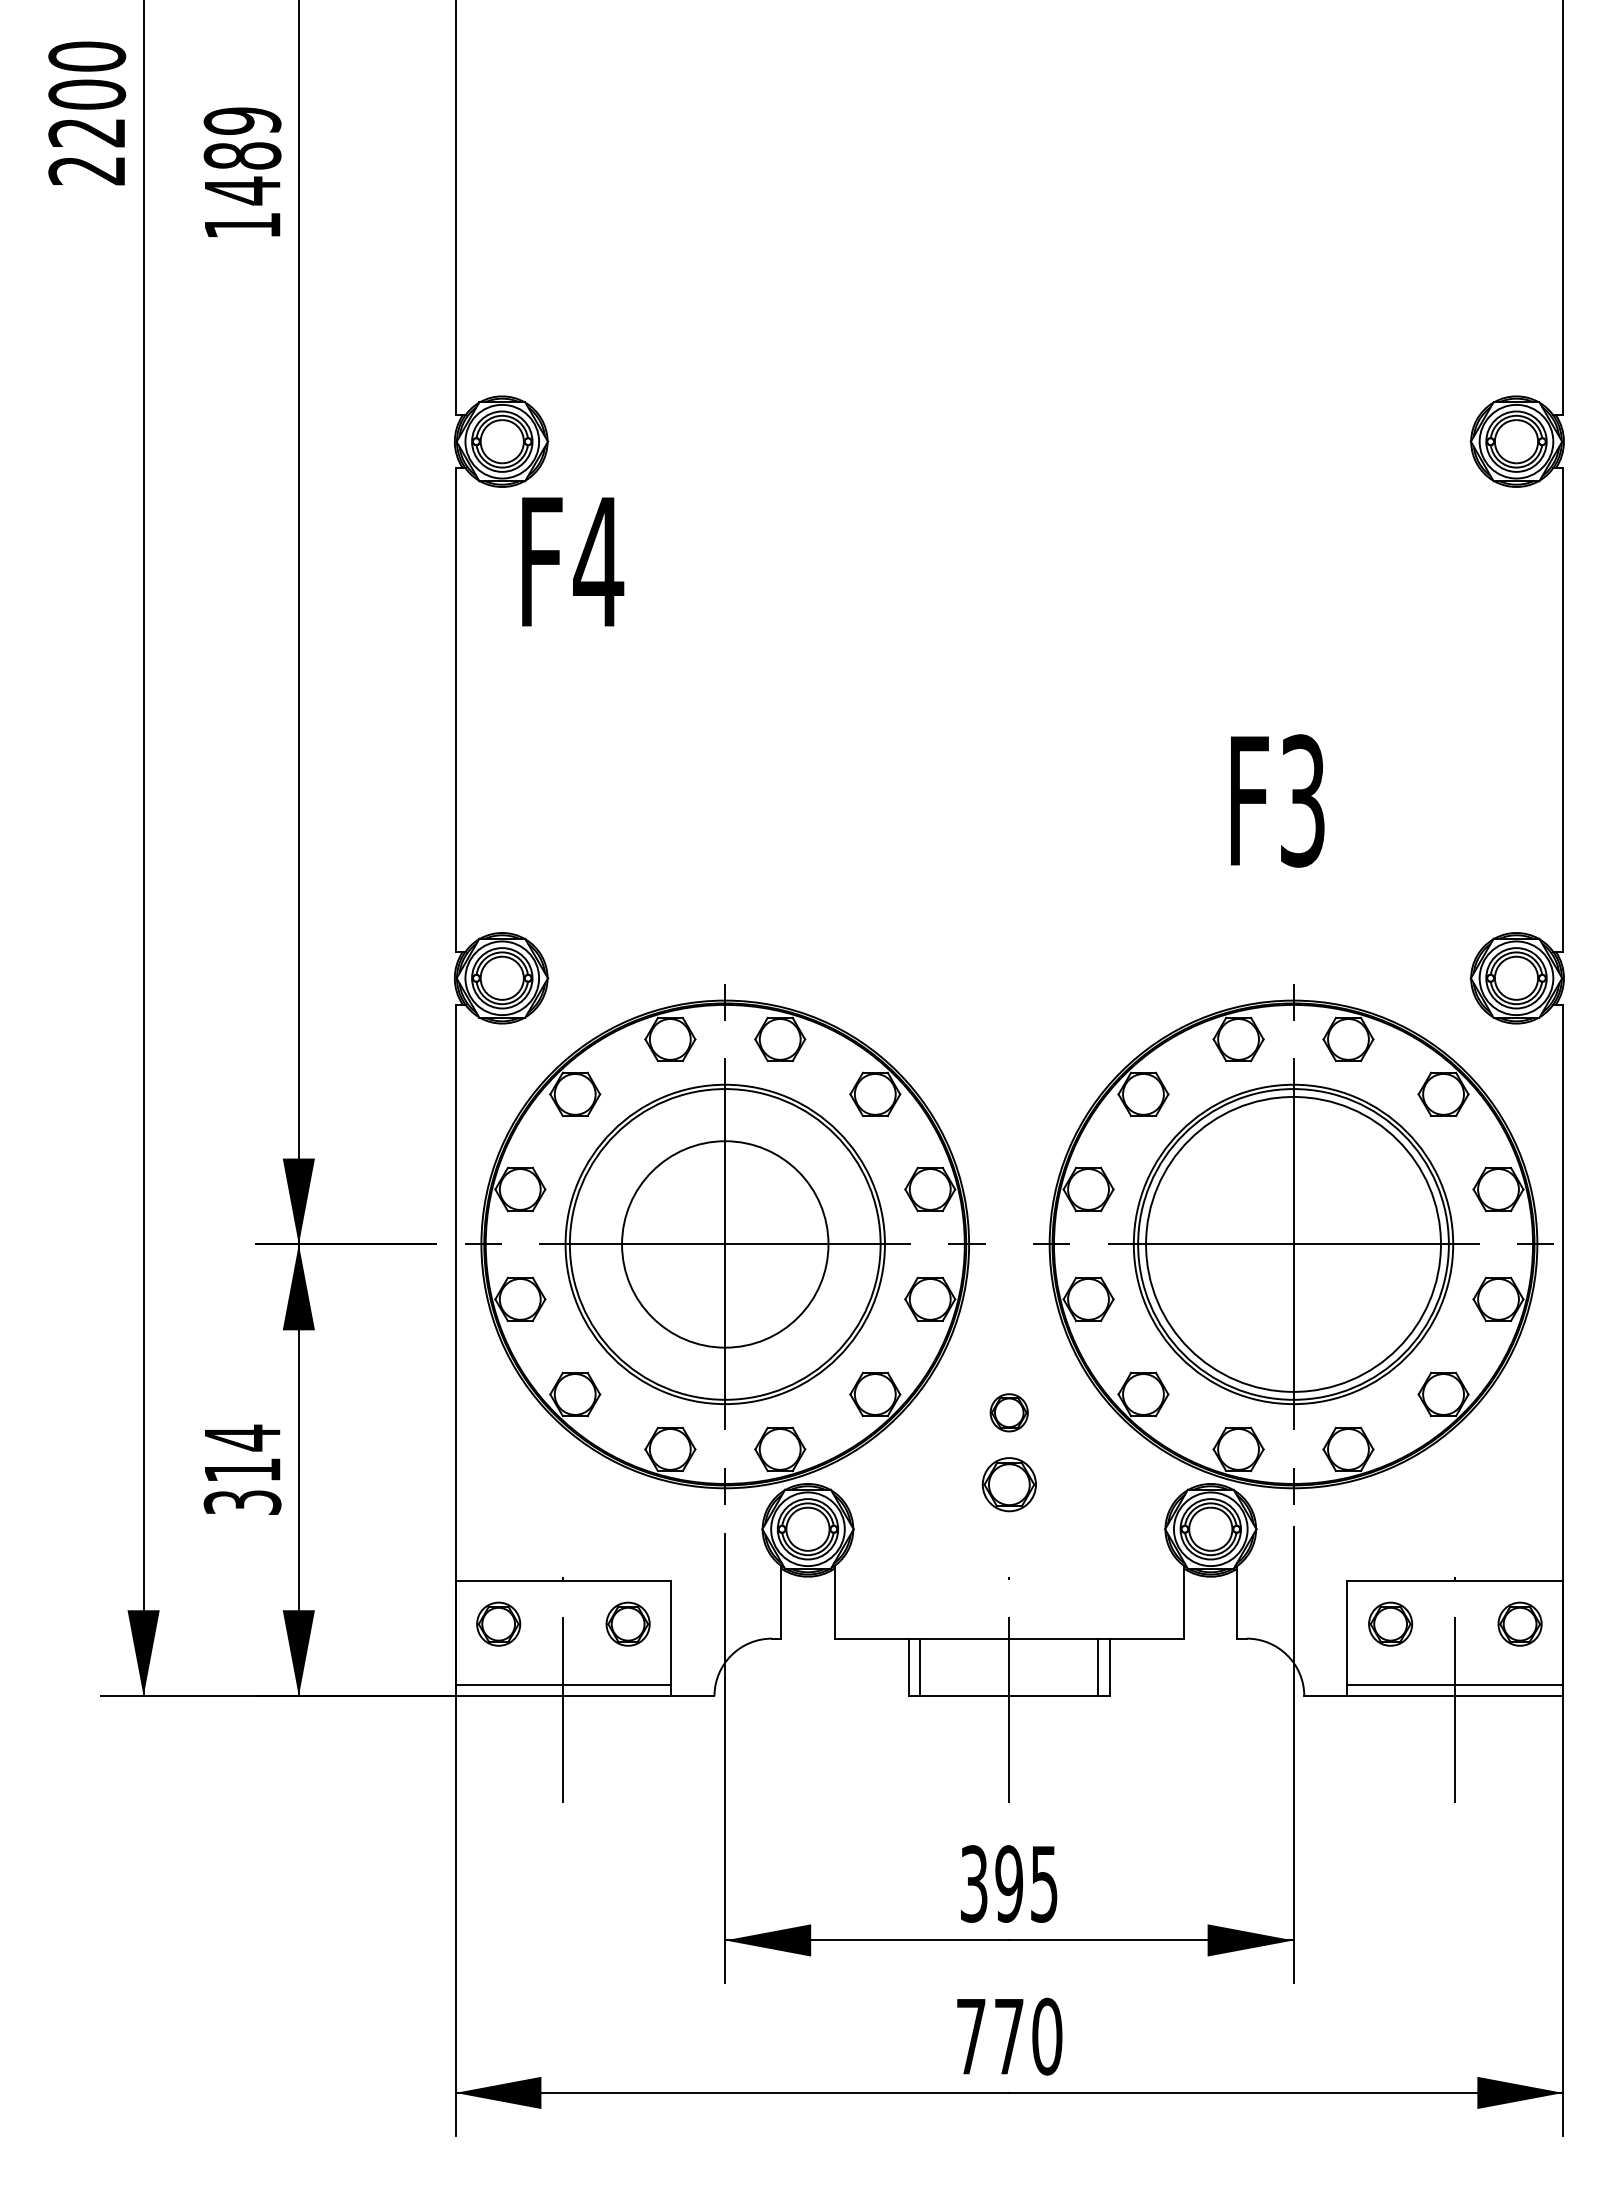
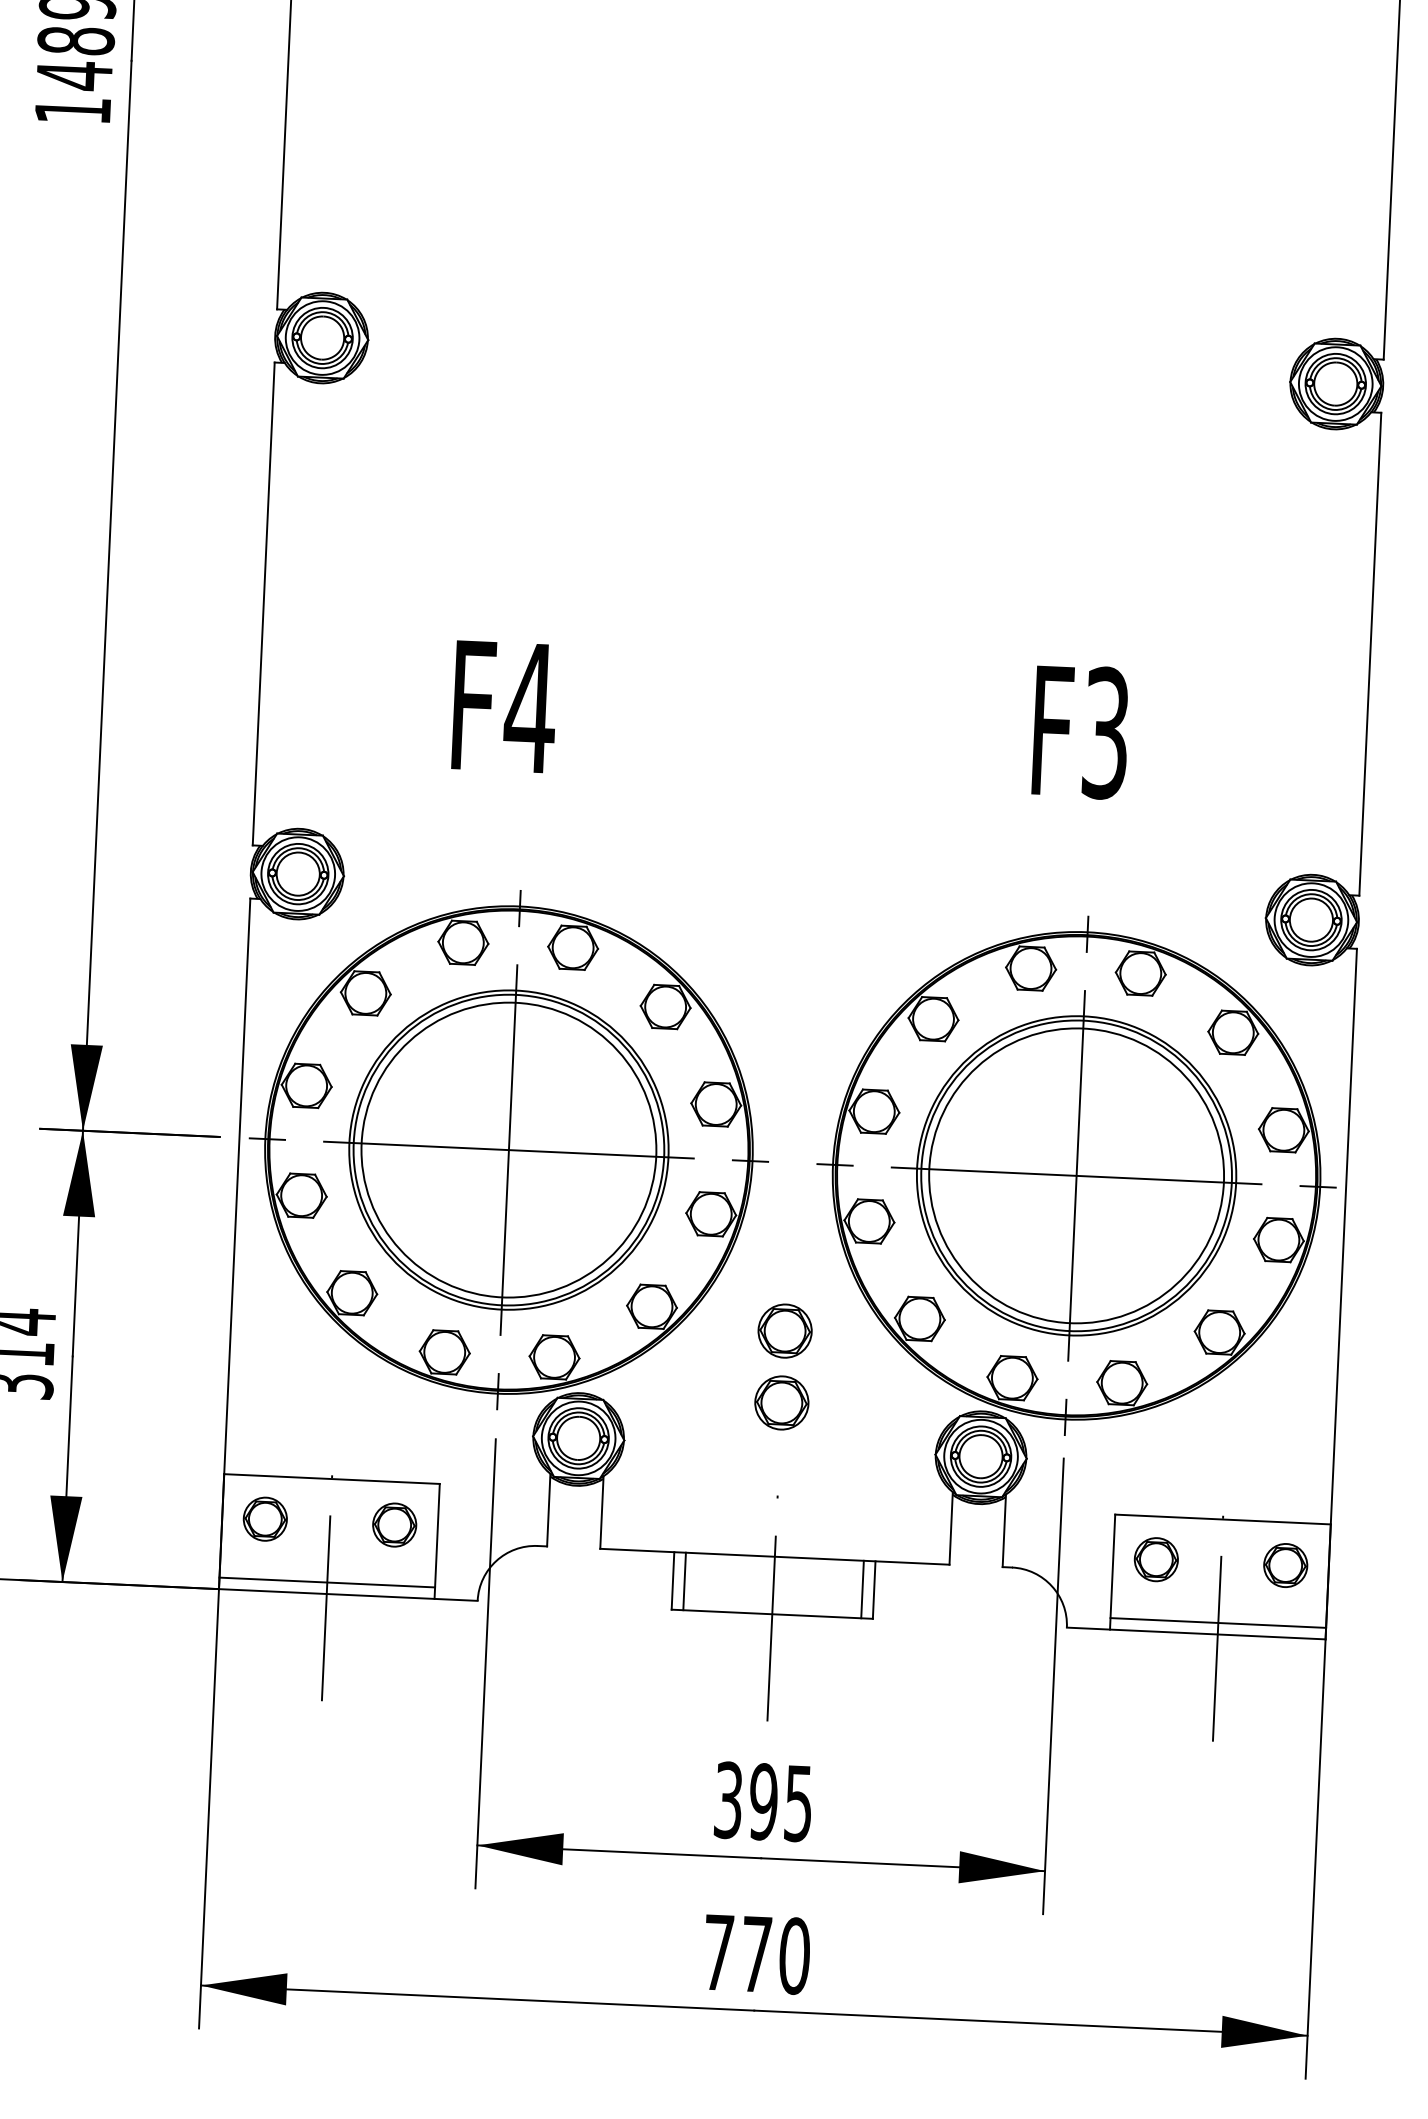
text: (573, 561) -> (505, 706), moved
circle: (724, 1243) -> (508, 1149), size x1.43
part: (1008, 1412) -> (784, 1330), size x1.43

